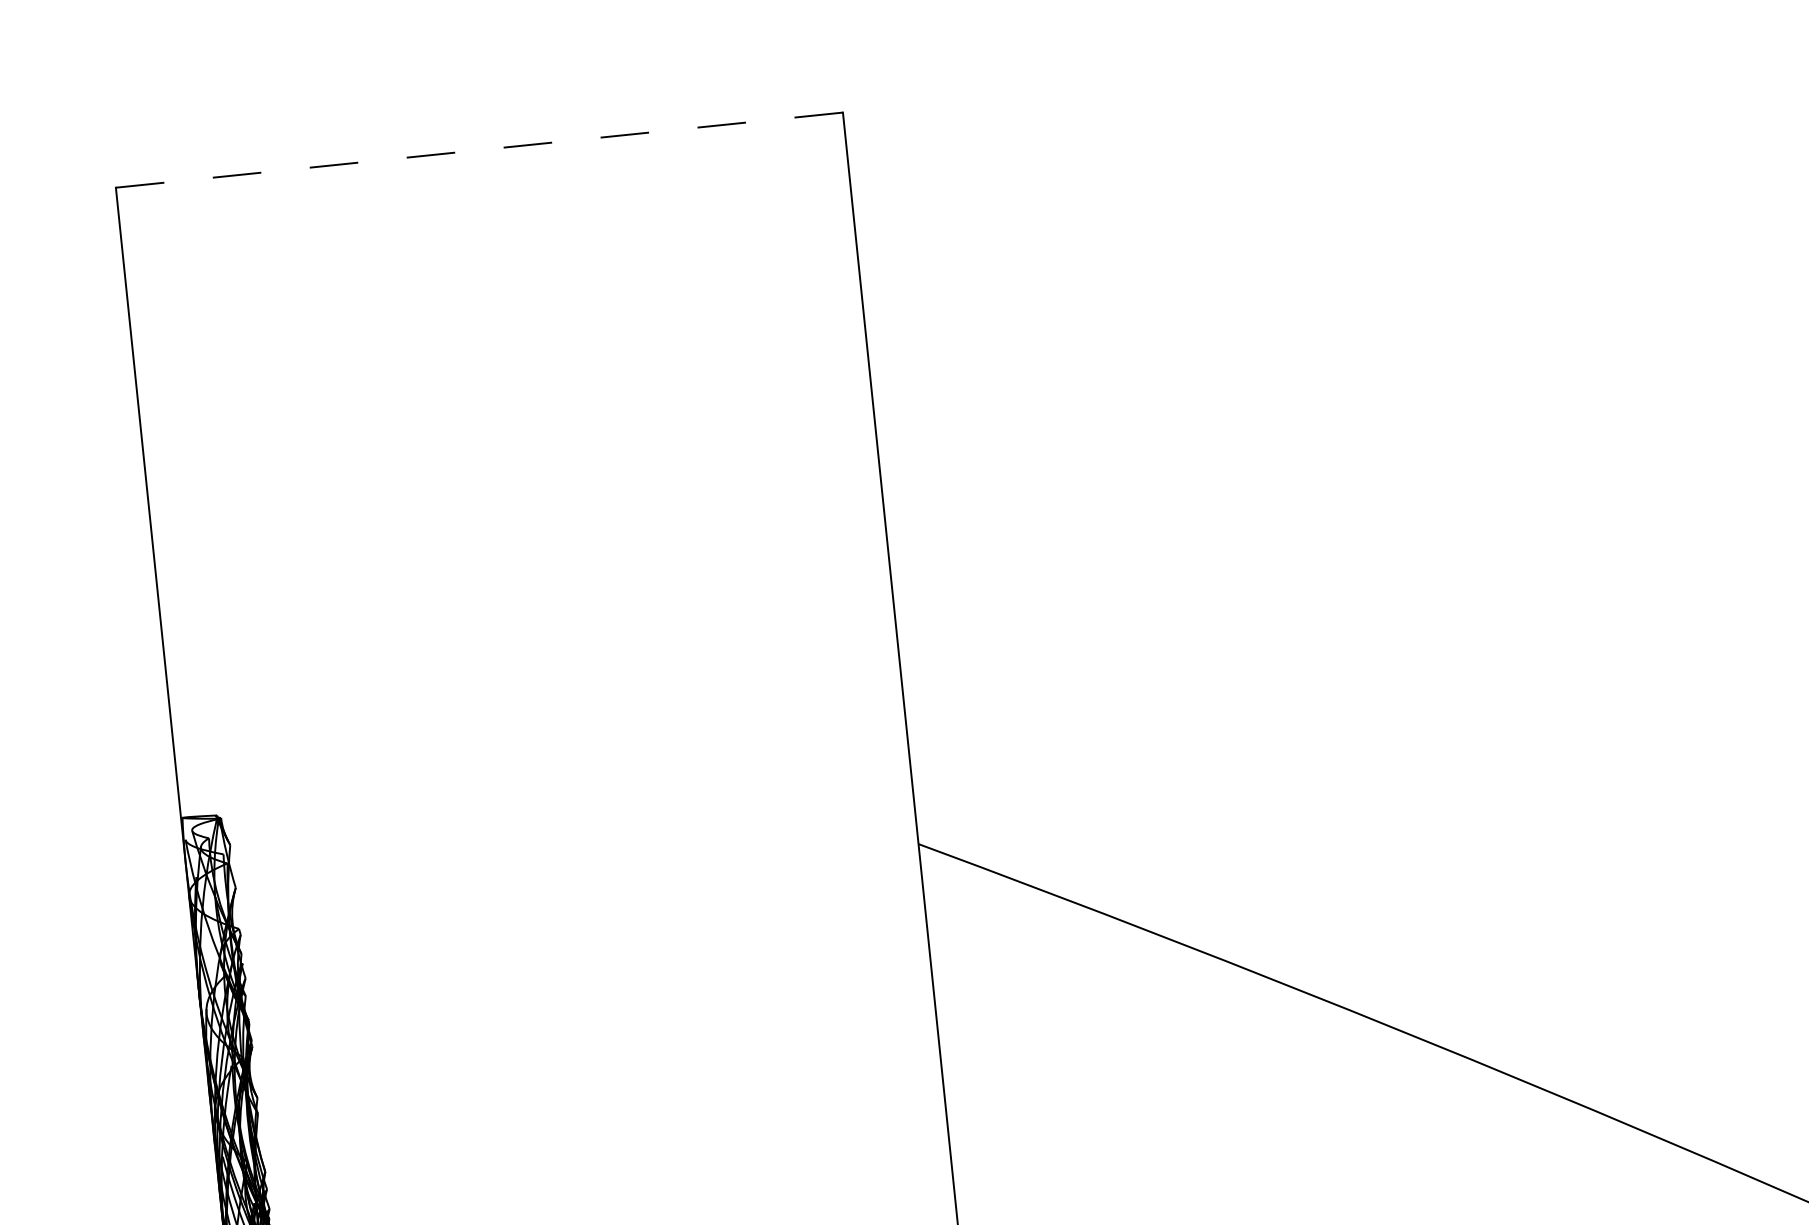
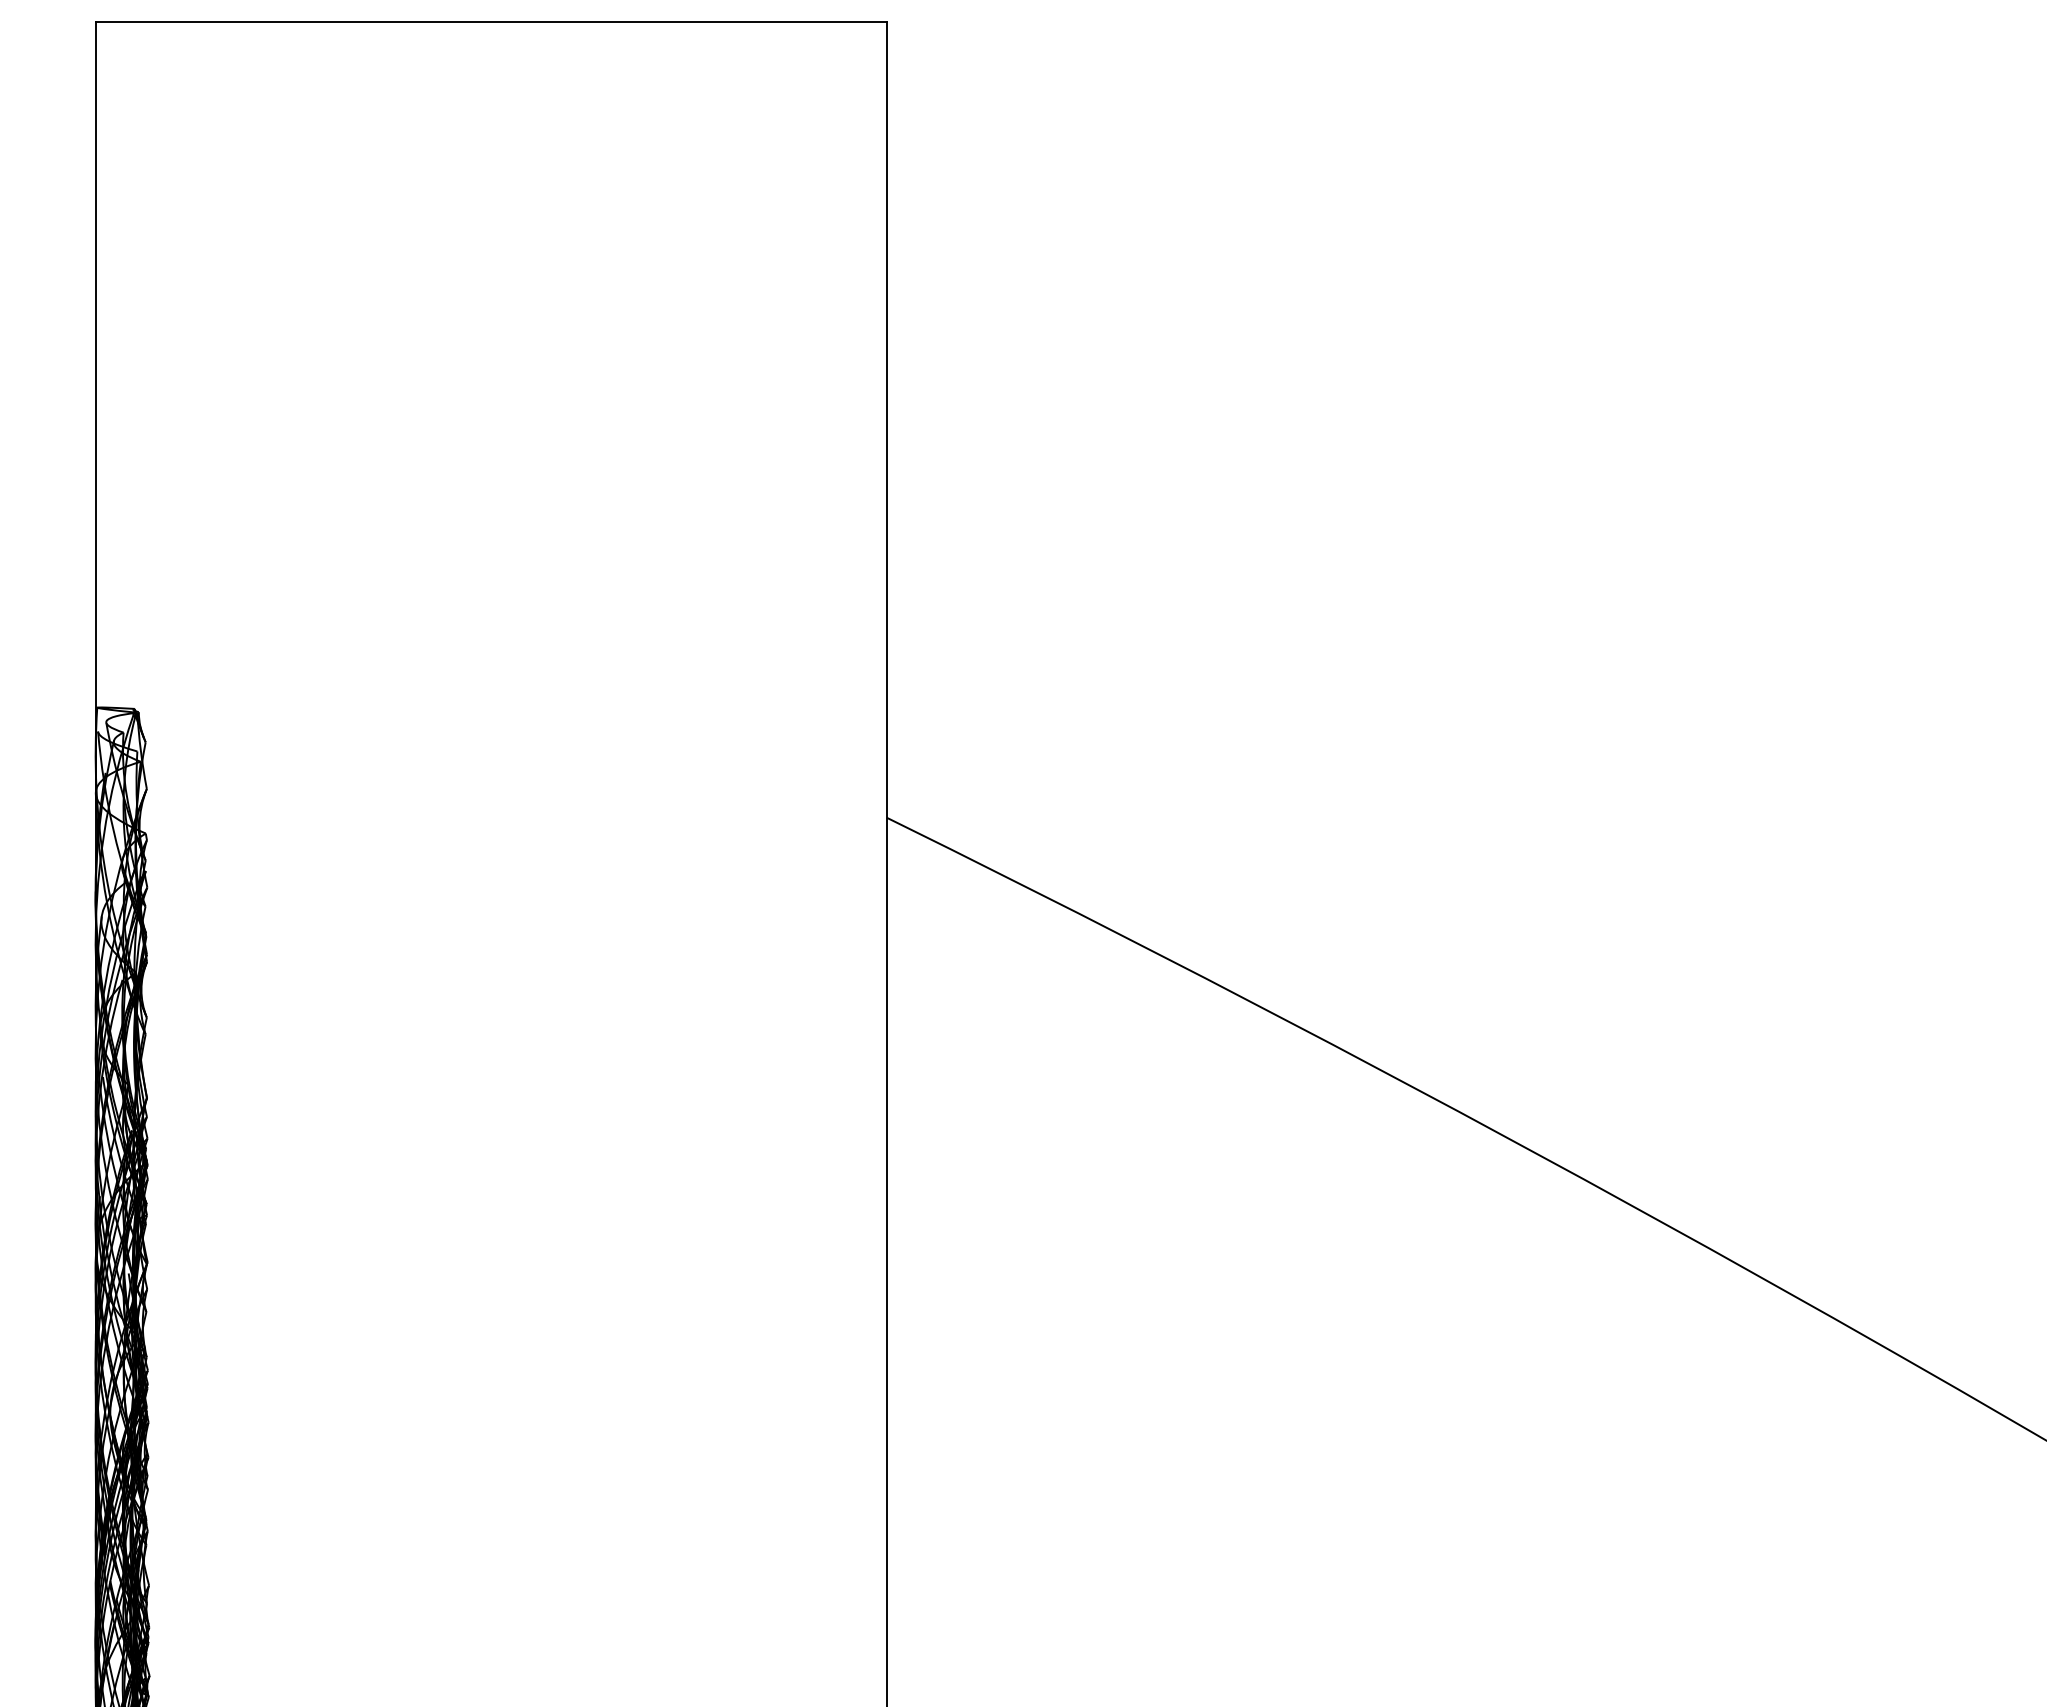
line: (479, 149) -> (491, 21), dashed -> solid

